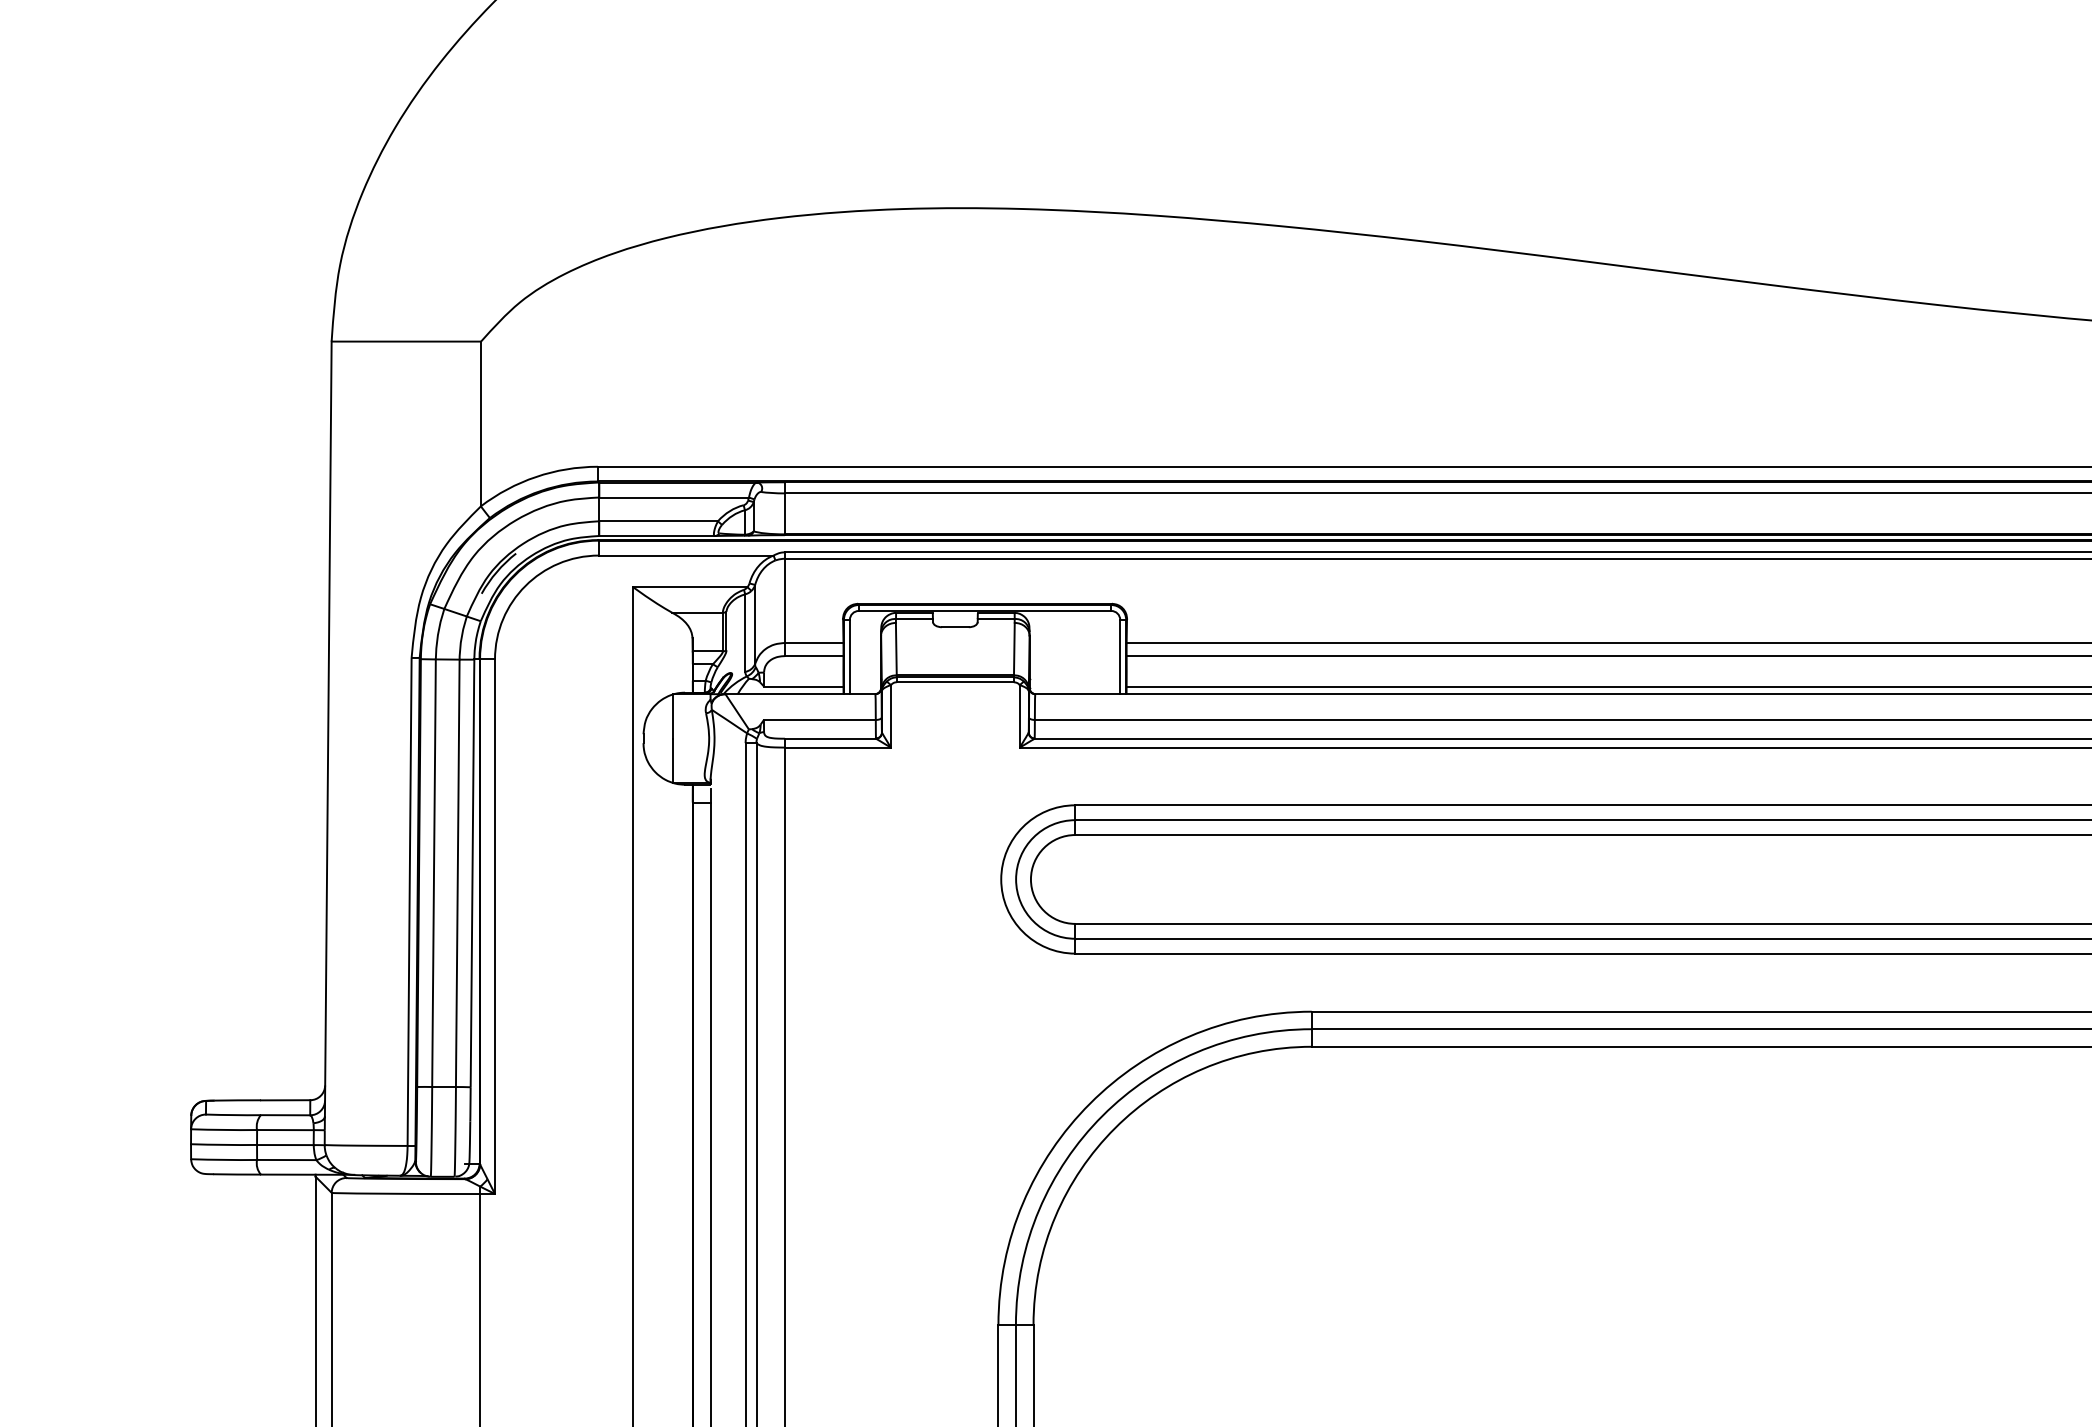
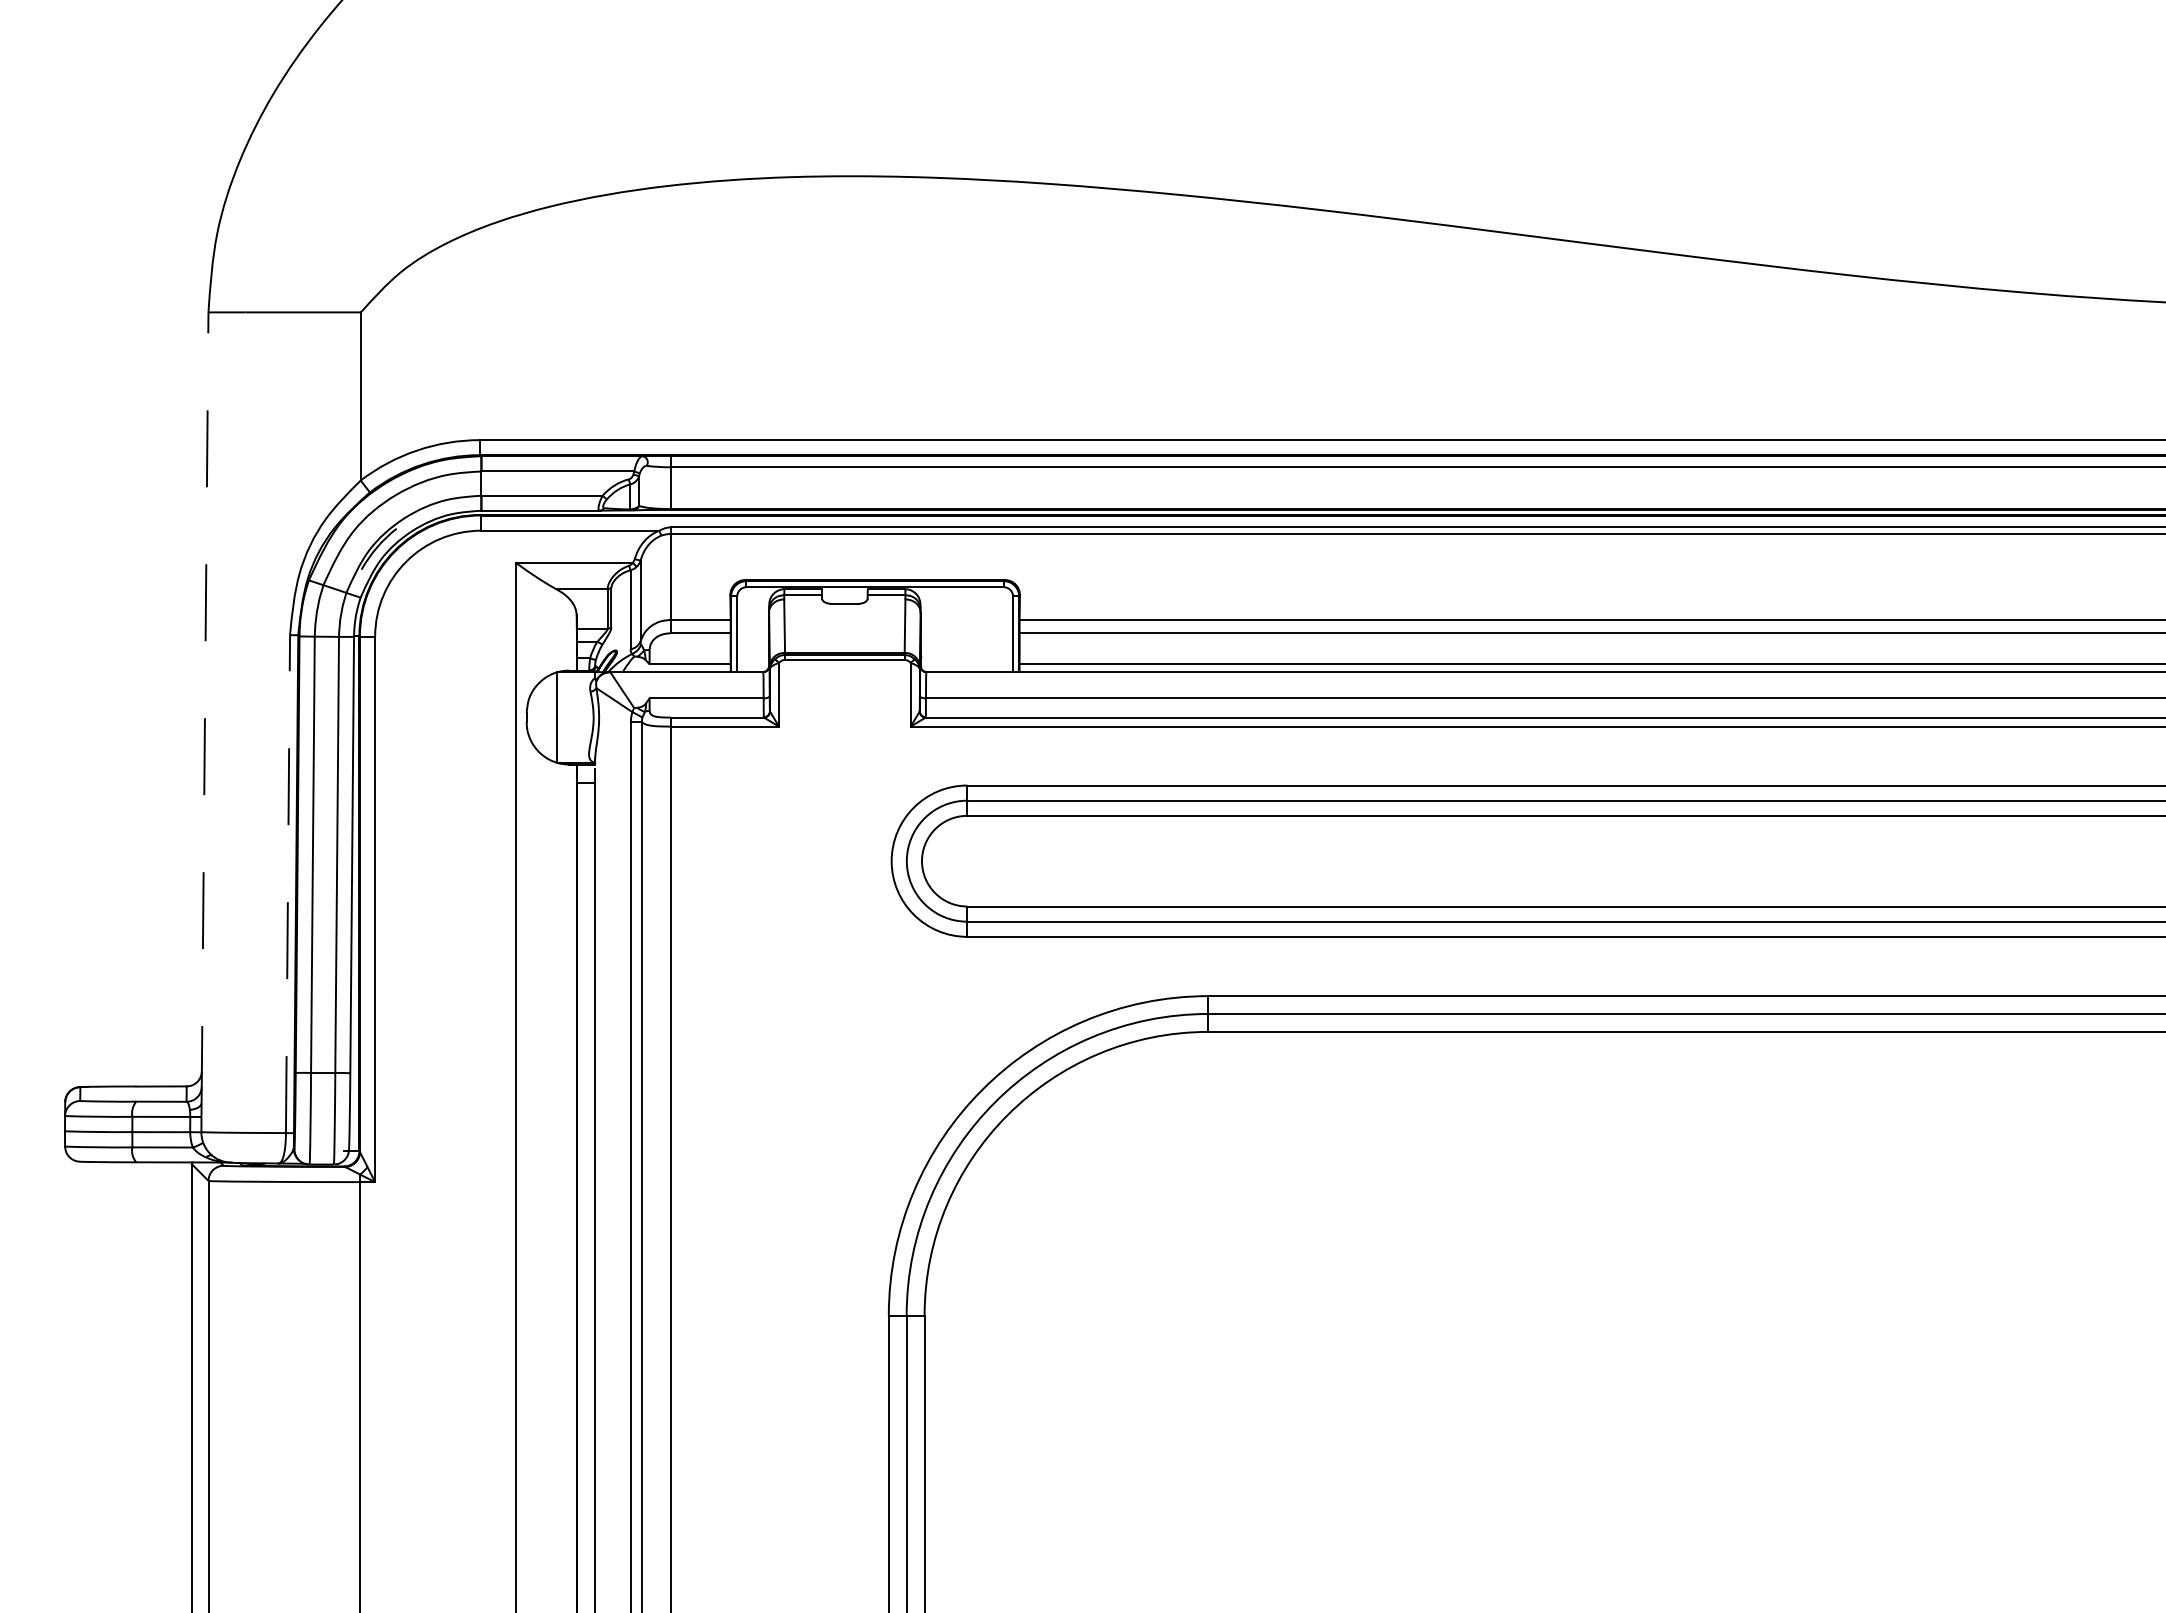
line: (328, 728) -> (205, 707), solid -> dashed
line: (410, 903) -> (288, 885), solid -> dashed

